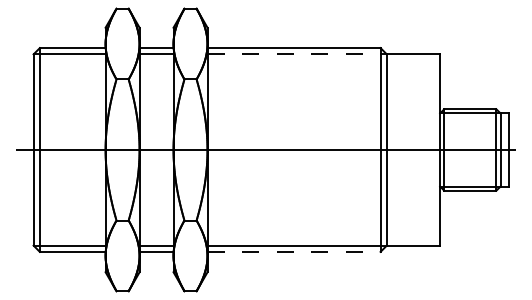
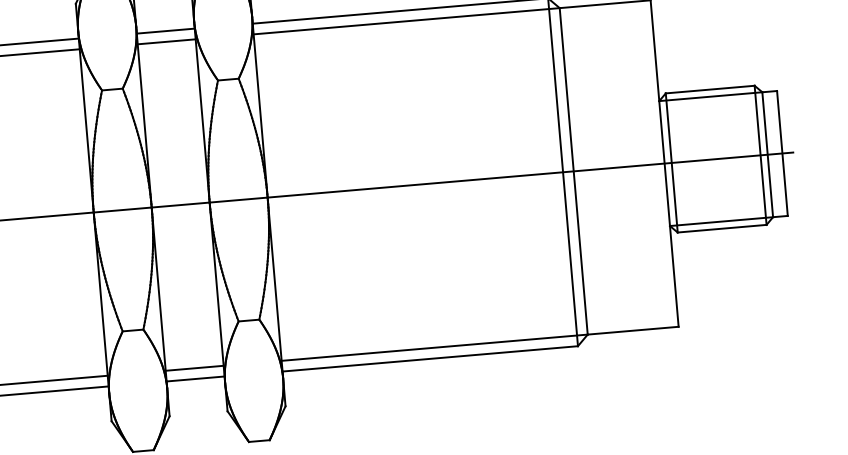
line: (297, 54) -> (407, 21), dashed -> solid
line: (294, 251) -> (430, 358), dashed -> solid

